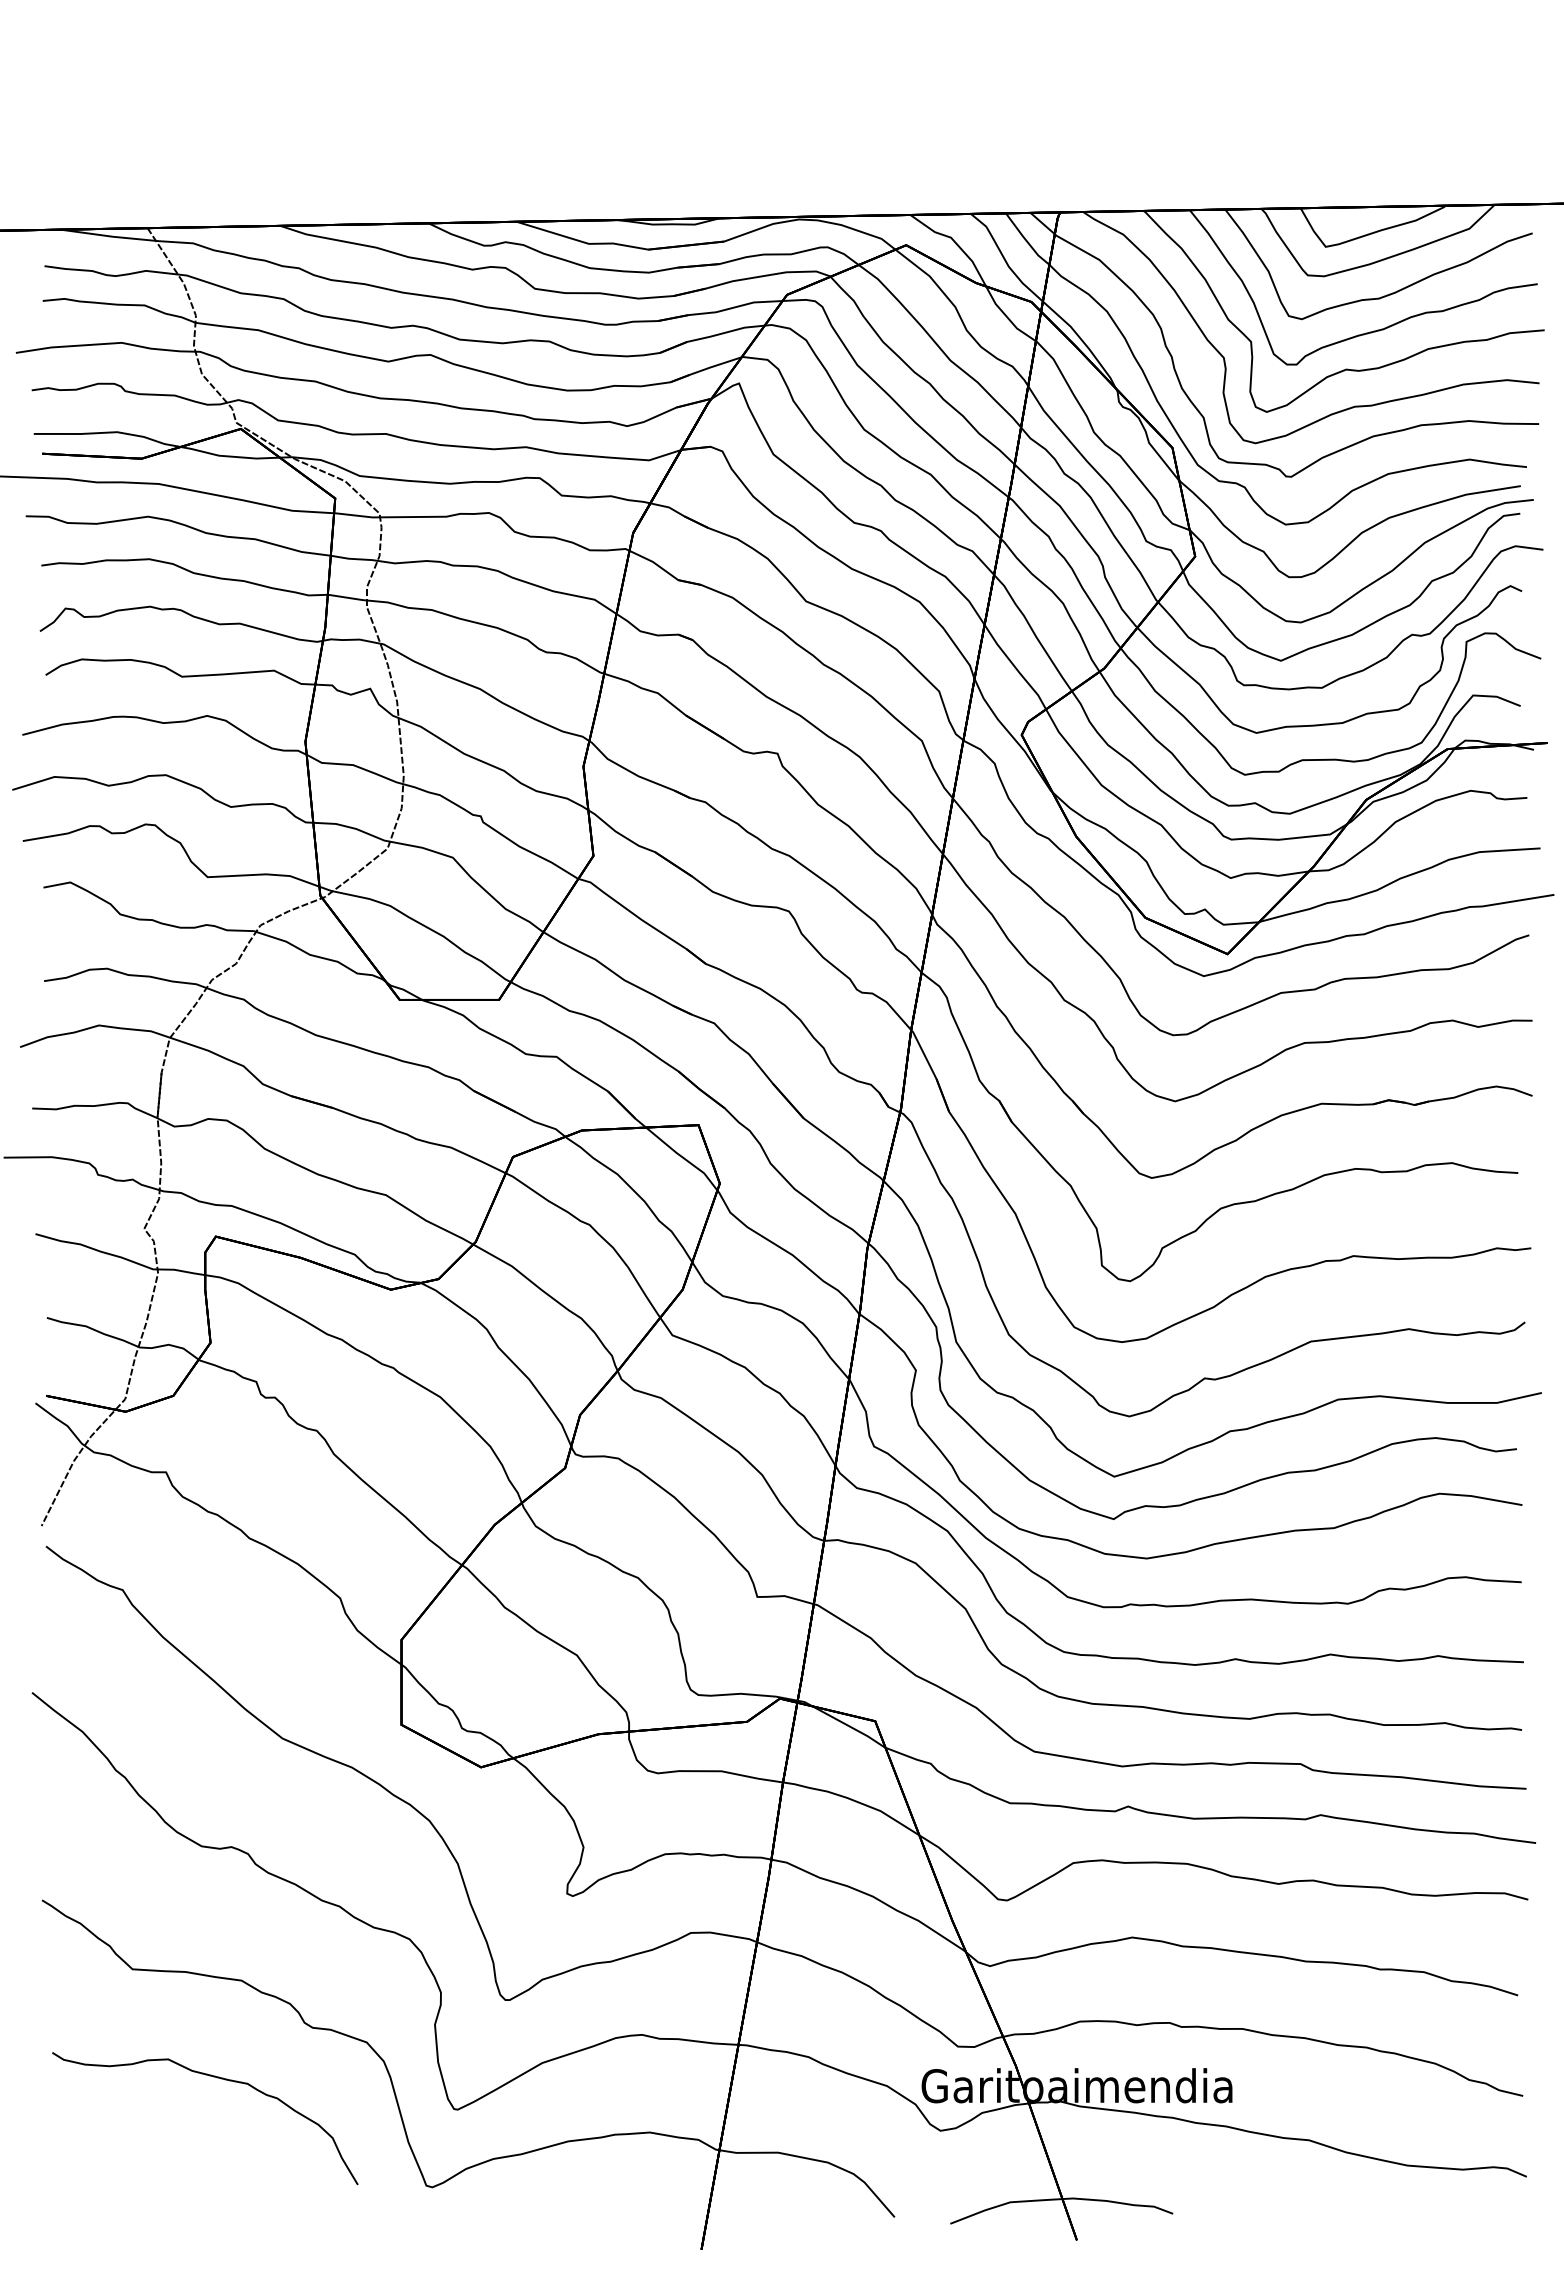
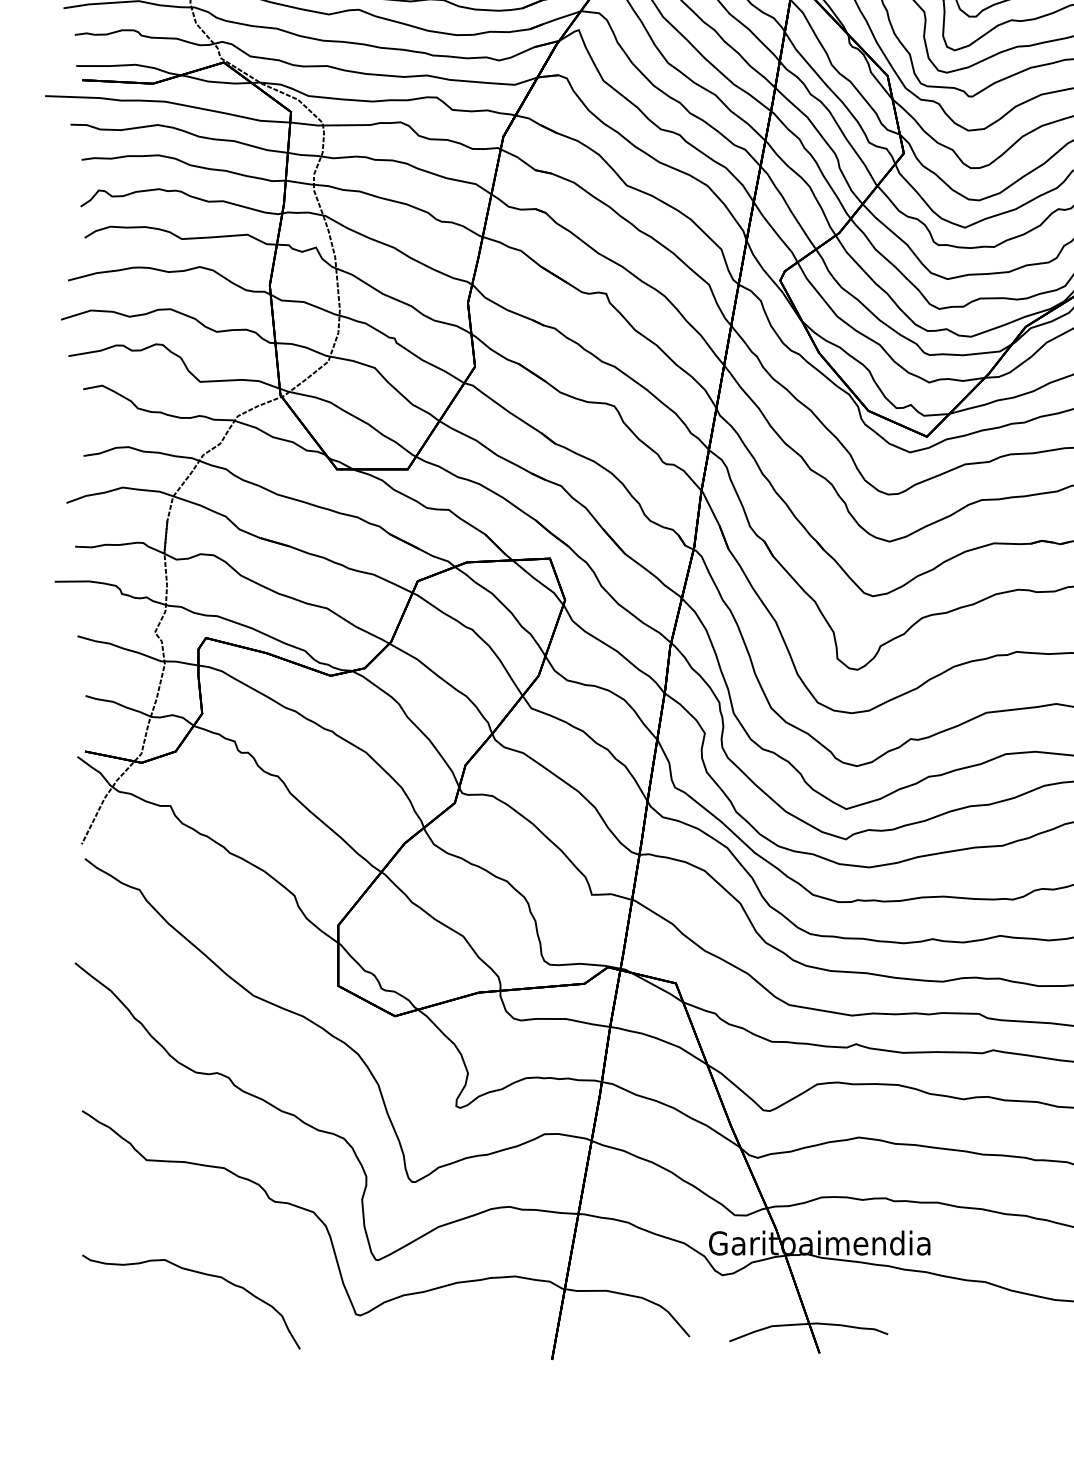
curve: (217, 2078) -> (200, 1273), moved

